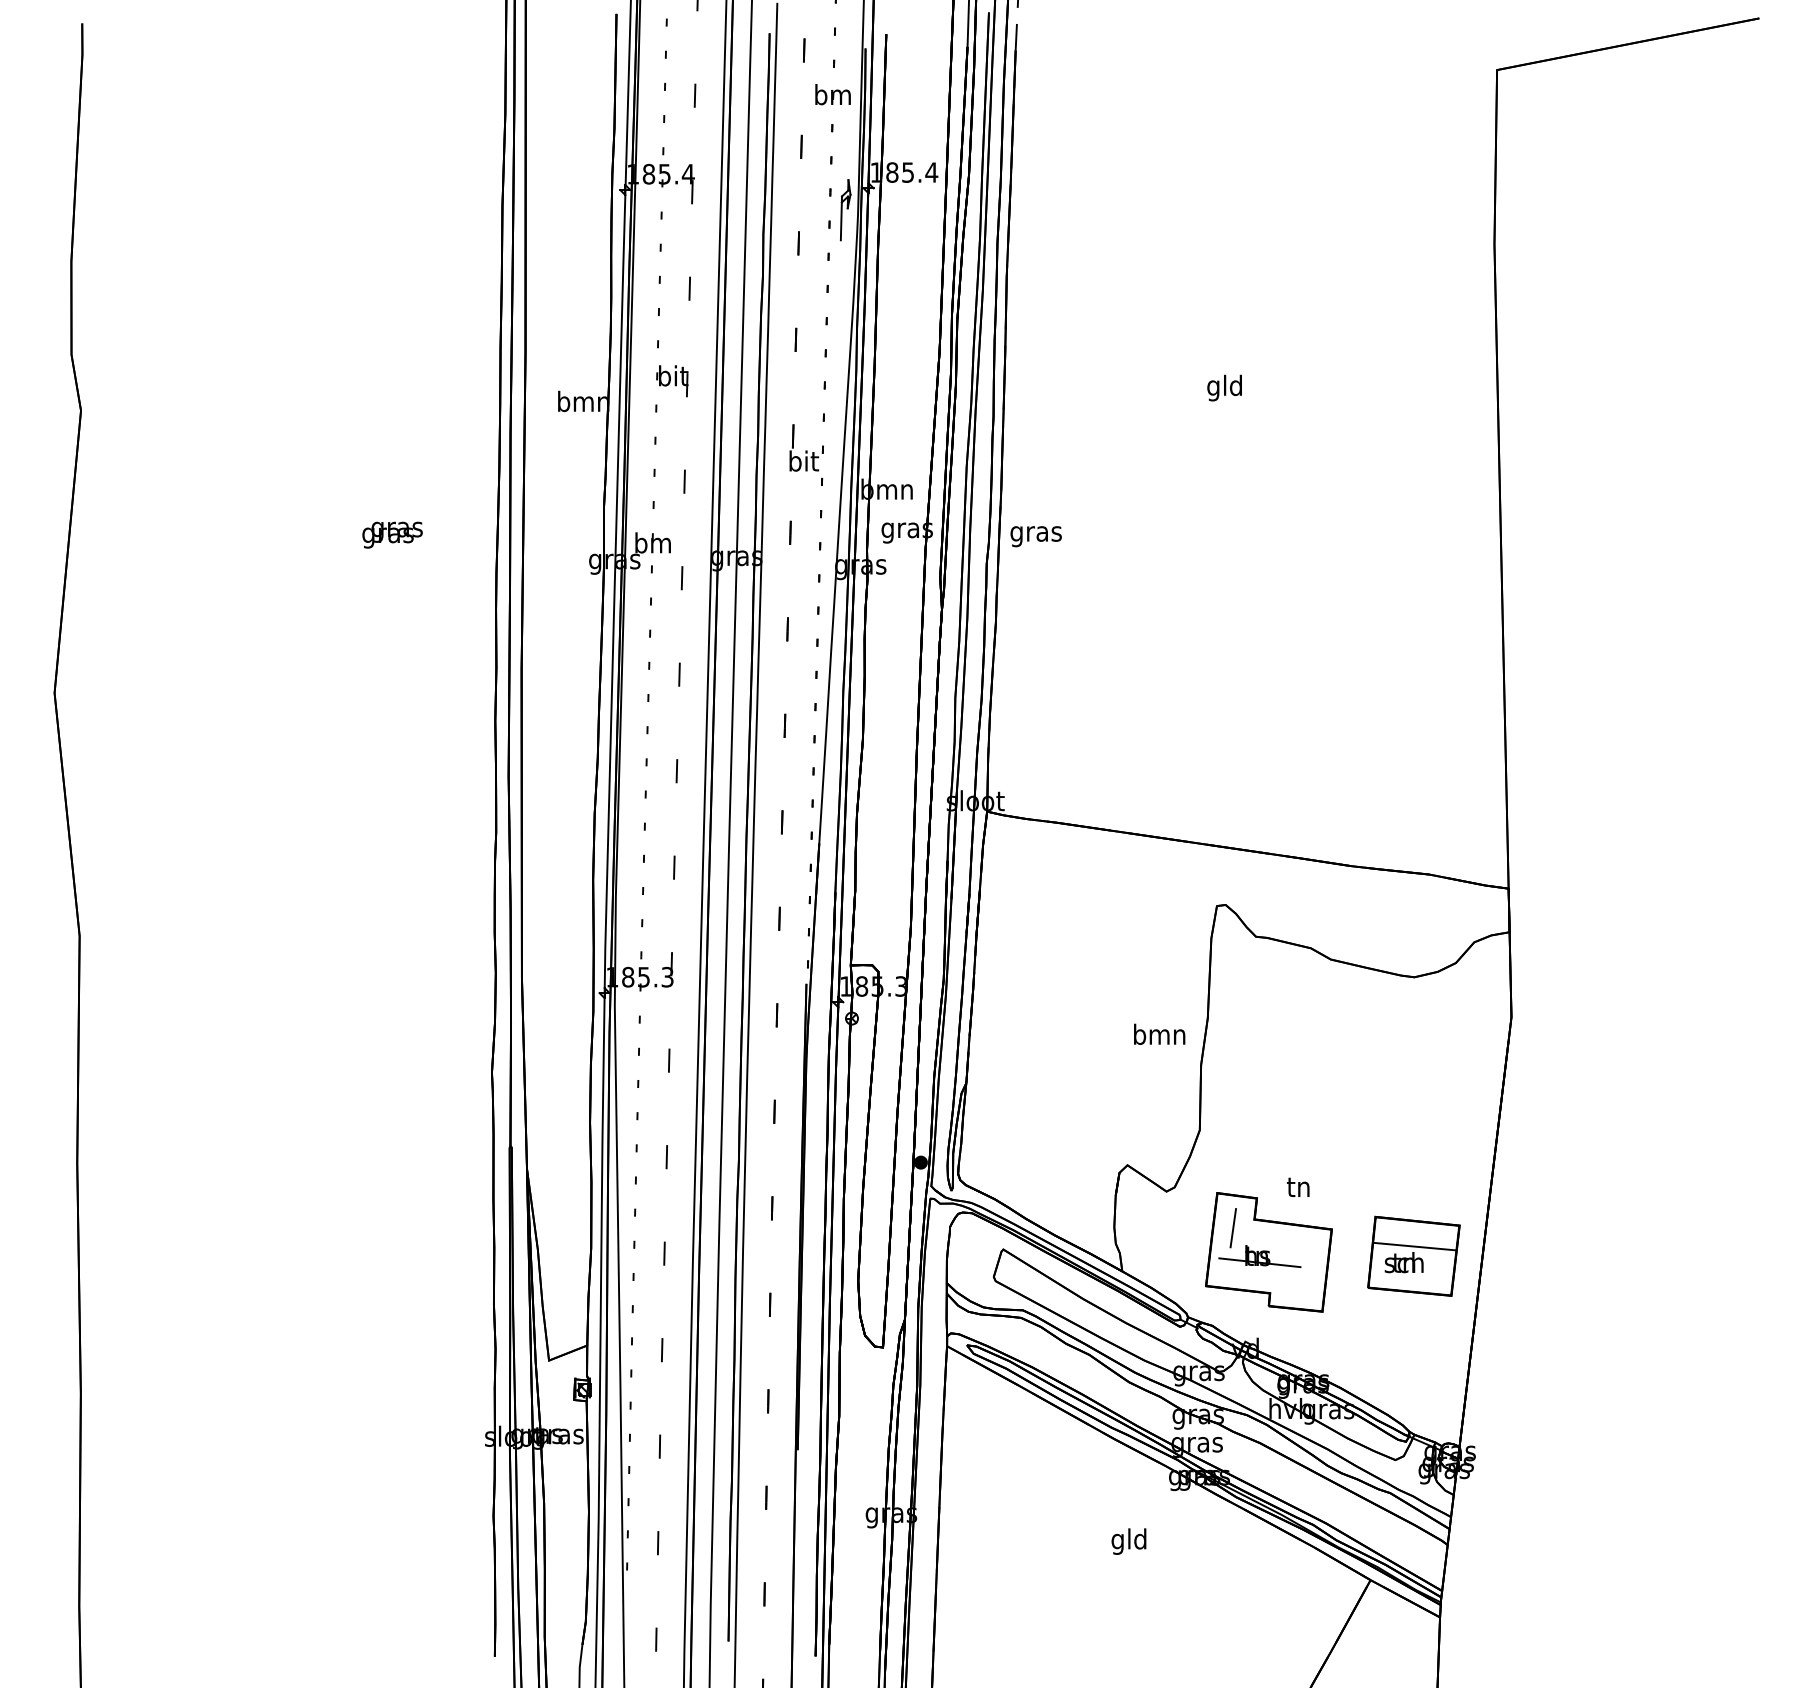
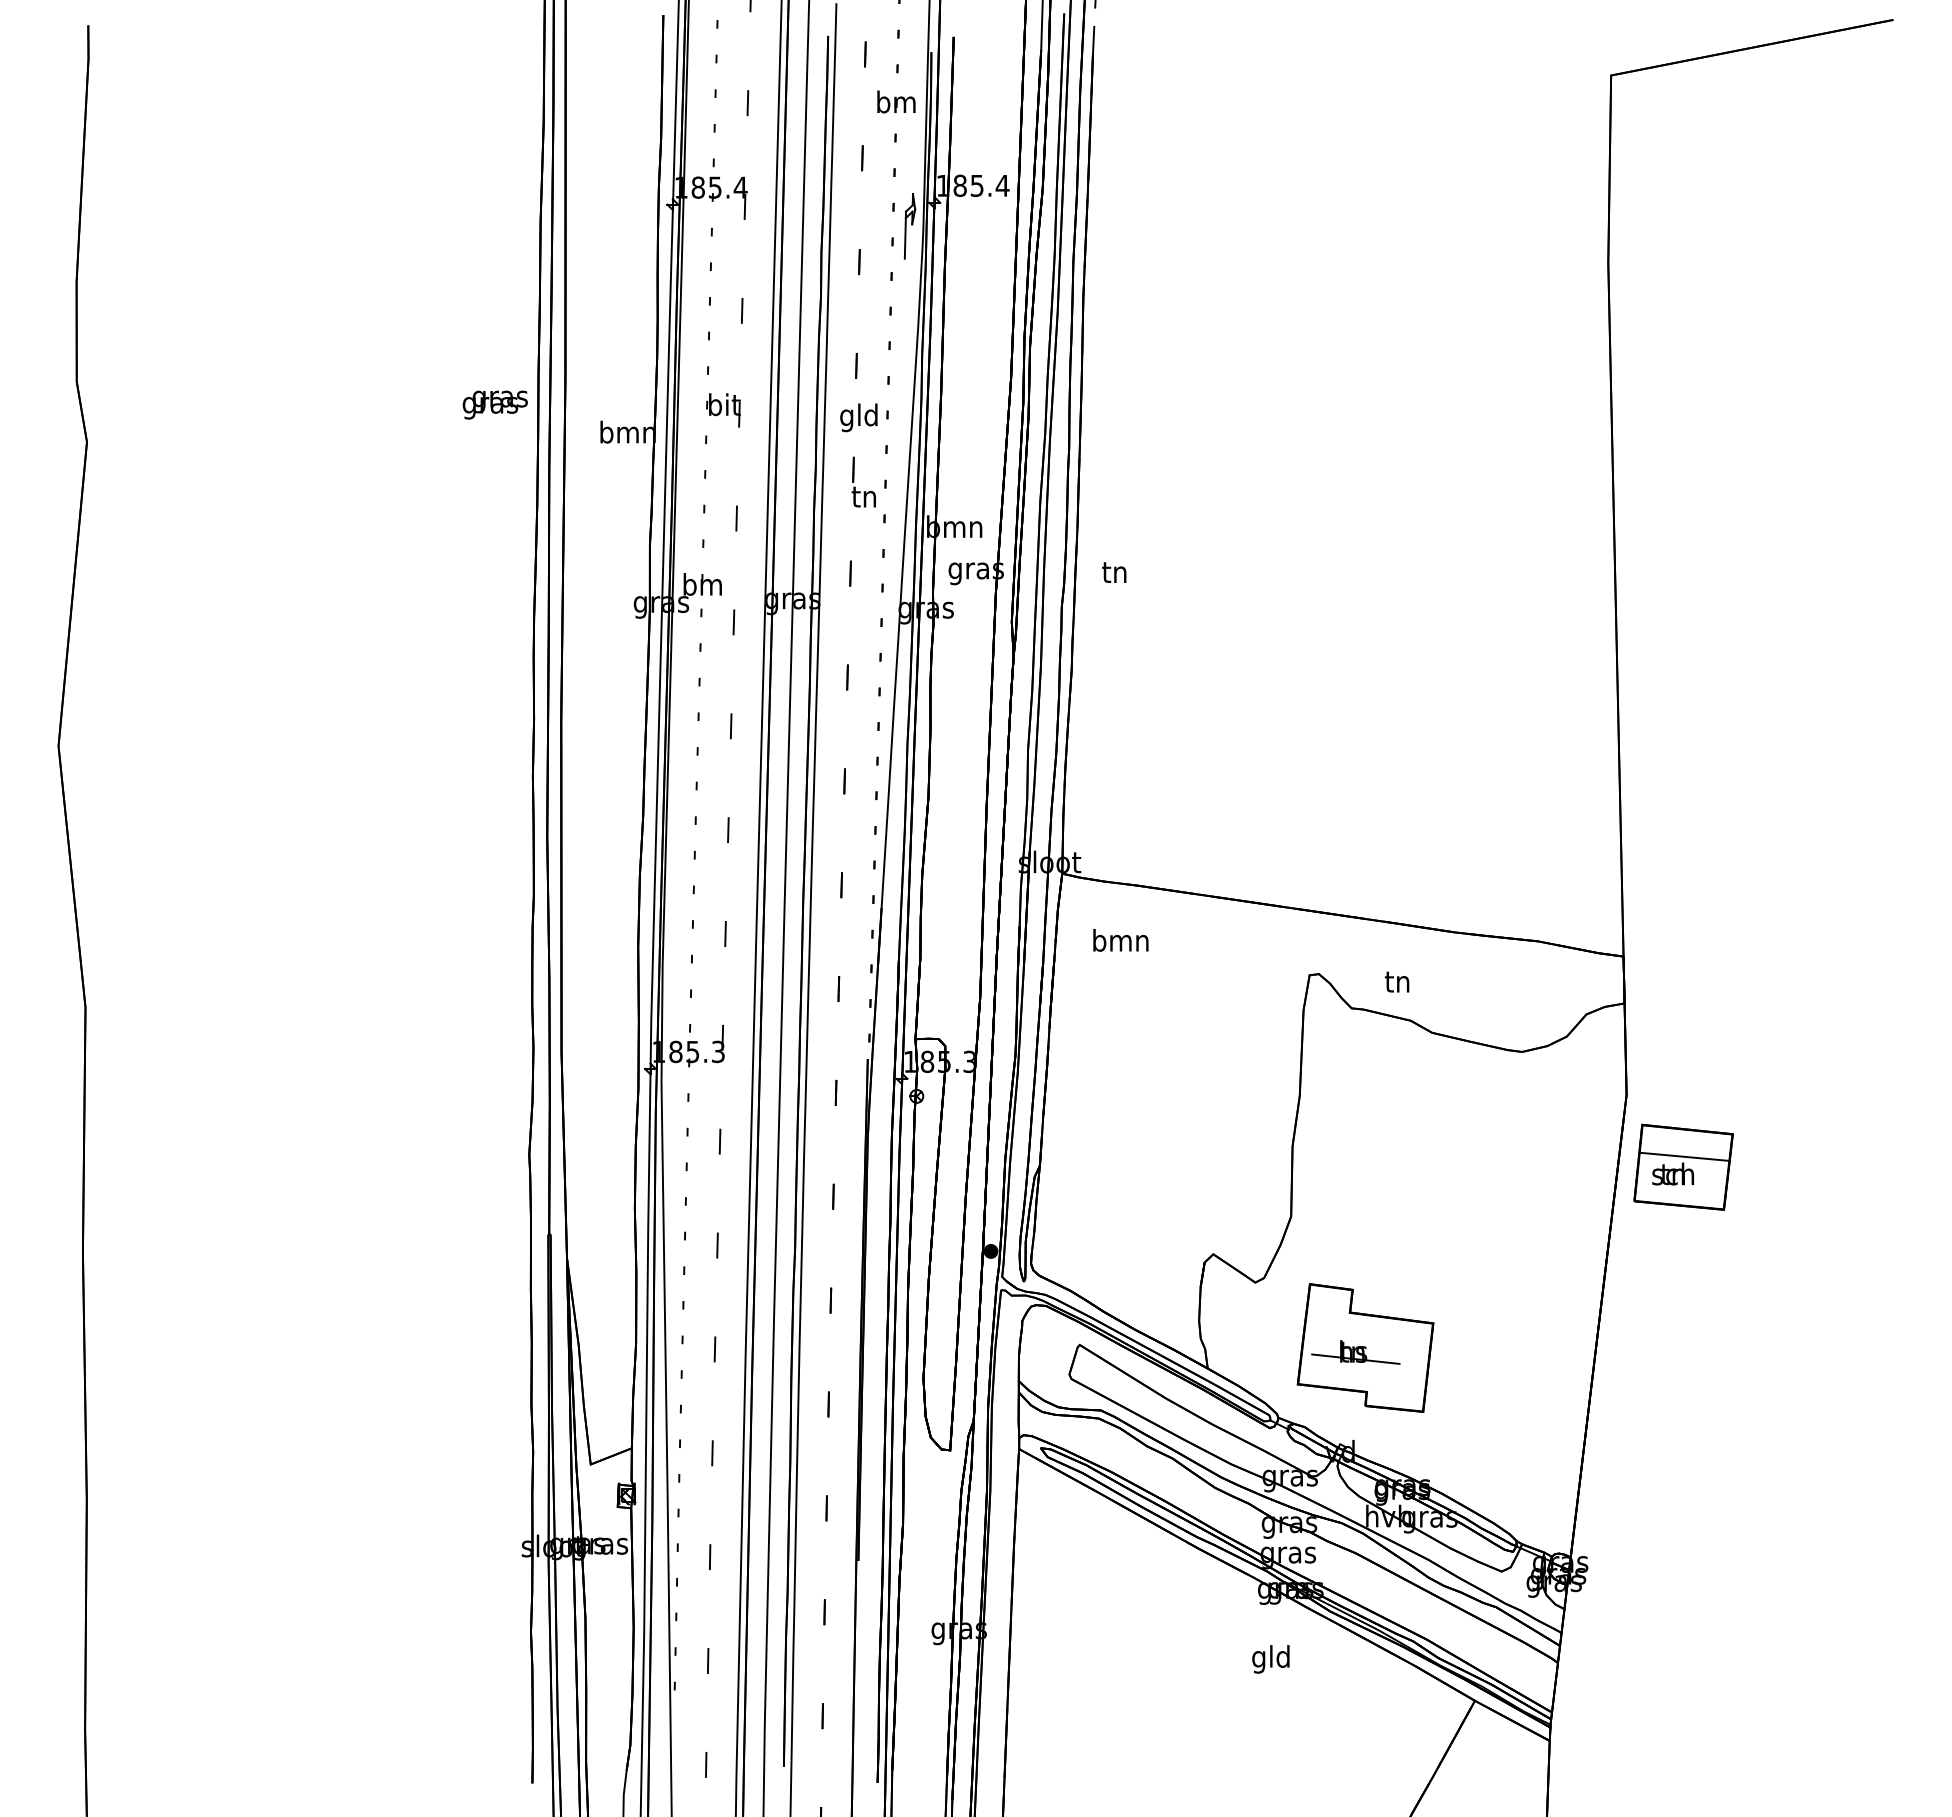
text: (1224, 387) -> (858, 417), moved
text: (804, 461) -> (865, 496), bit -> tn
text: (391, 534) -> (494, 404), moved
text: (1035, 534) -> (1114, 575), gras -> tn
text: (1159, 1034) -> (1120, 940), moved
text: (1297, 1186) -> (1396, 981), moved
line: (1233, 1227) -> (1327, 1321), removed
part: (1413, 1255) -> (1683, 1166), moved
text: (1128, 1541) -> (1270, 1659), moved

